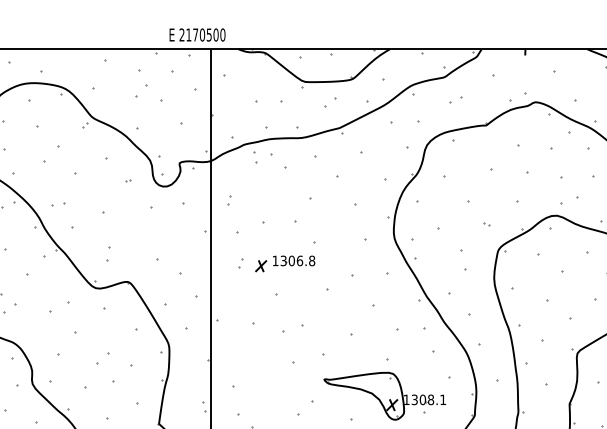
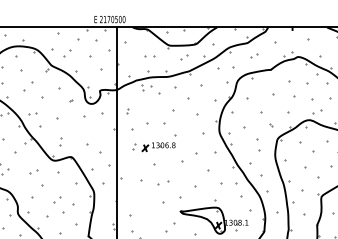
part: (140, 90) -> (67, 53), moved
part: (268, 101) -> (149, 56), size x0.62
part: (60, 307) -> (33, 171), size x0.62

